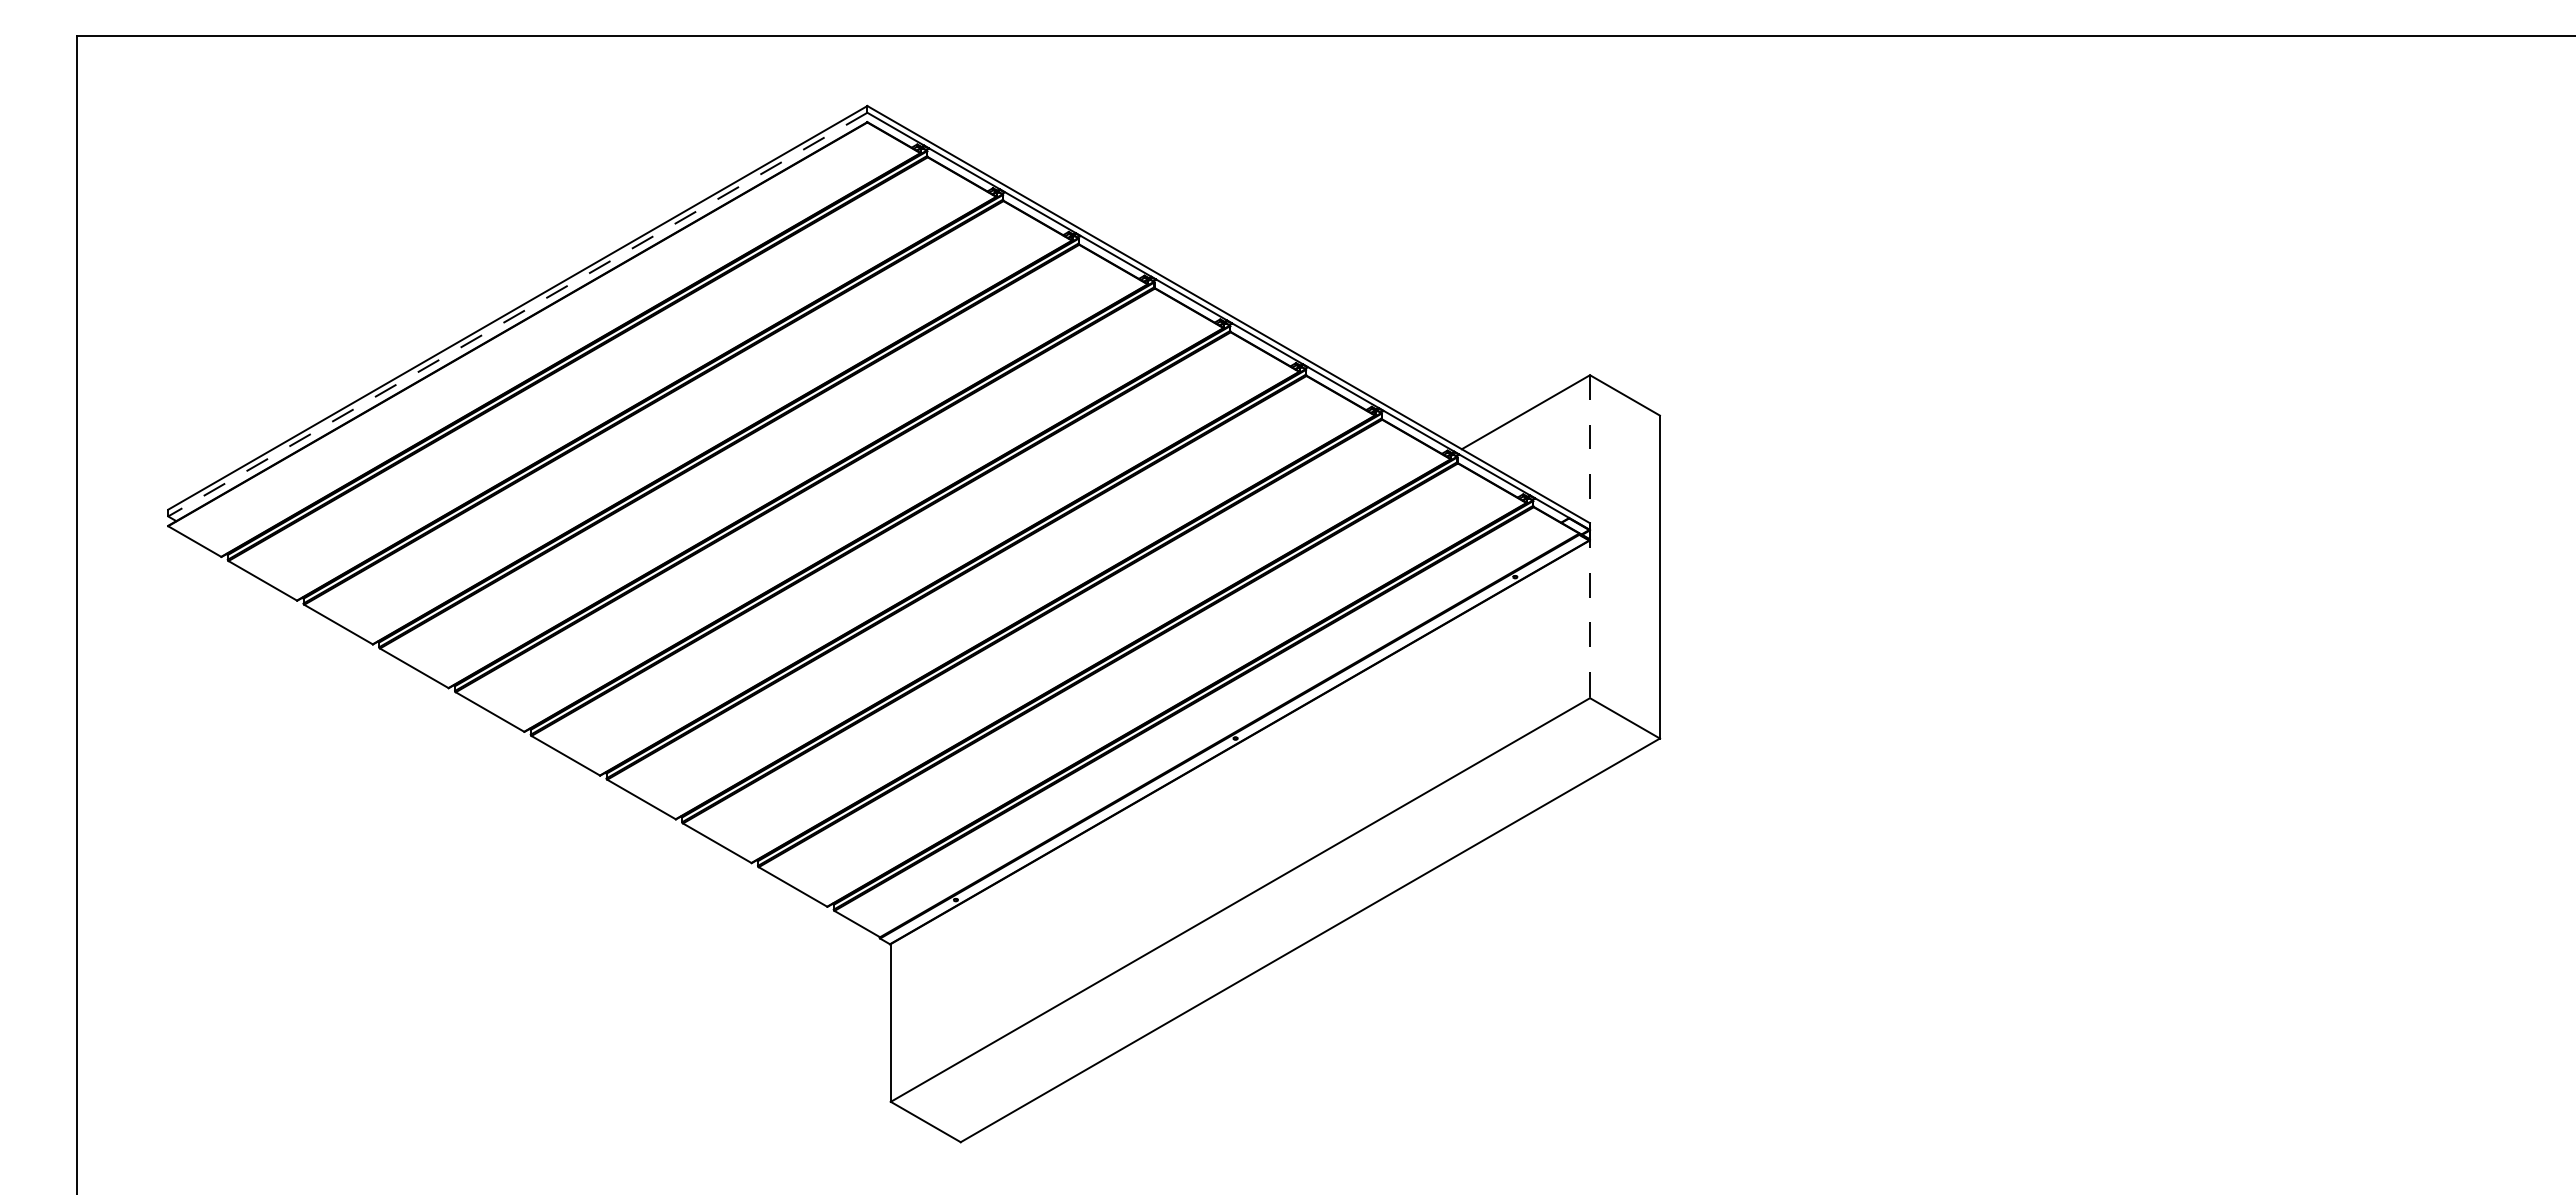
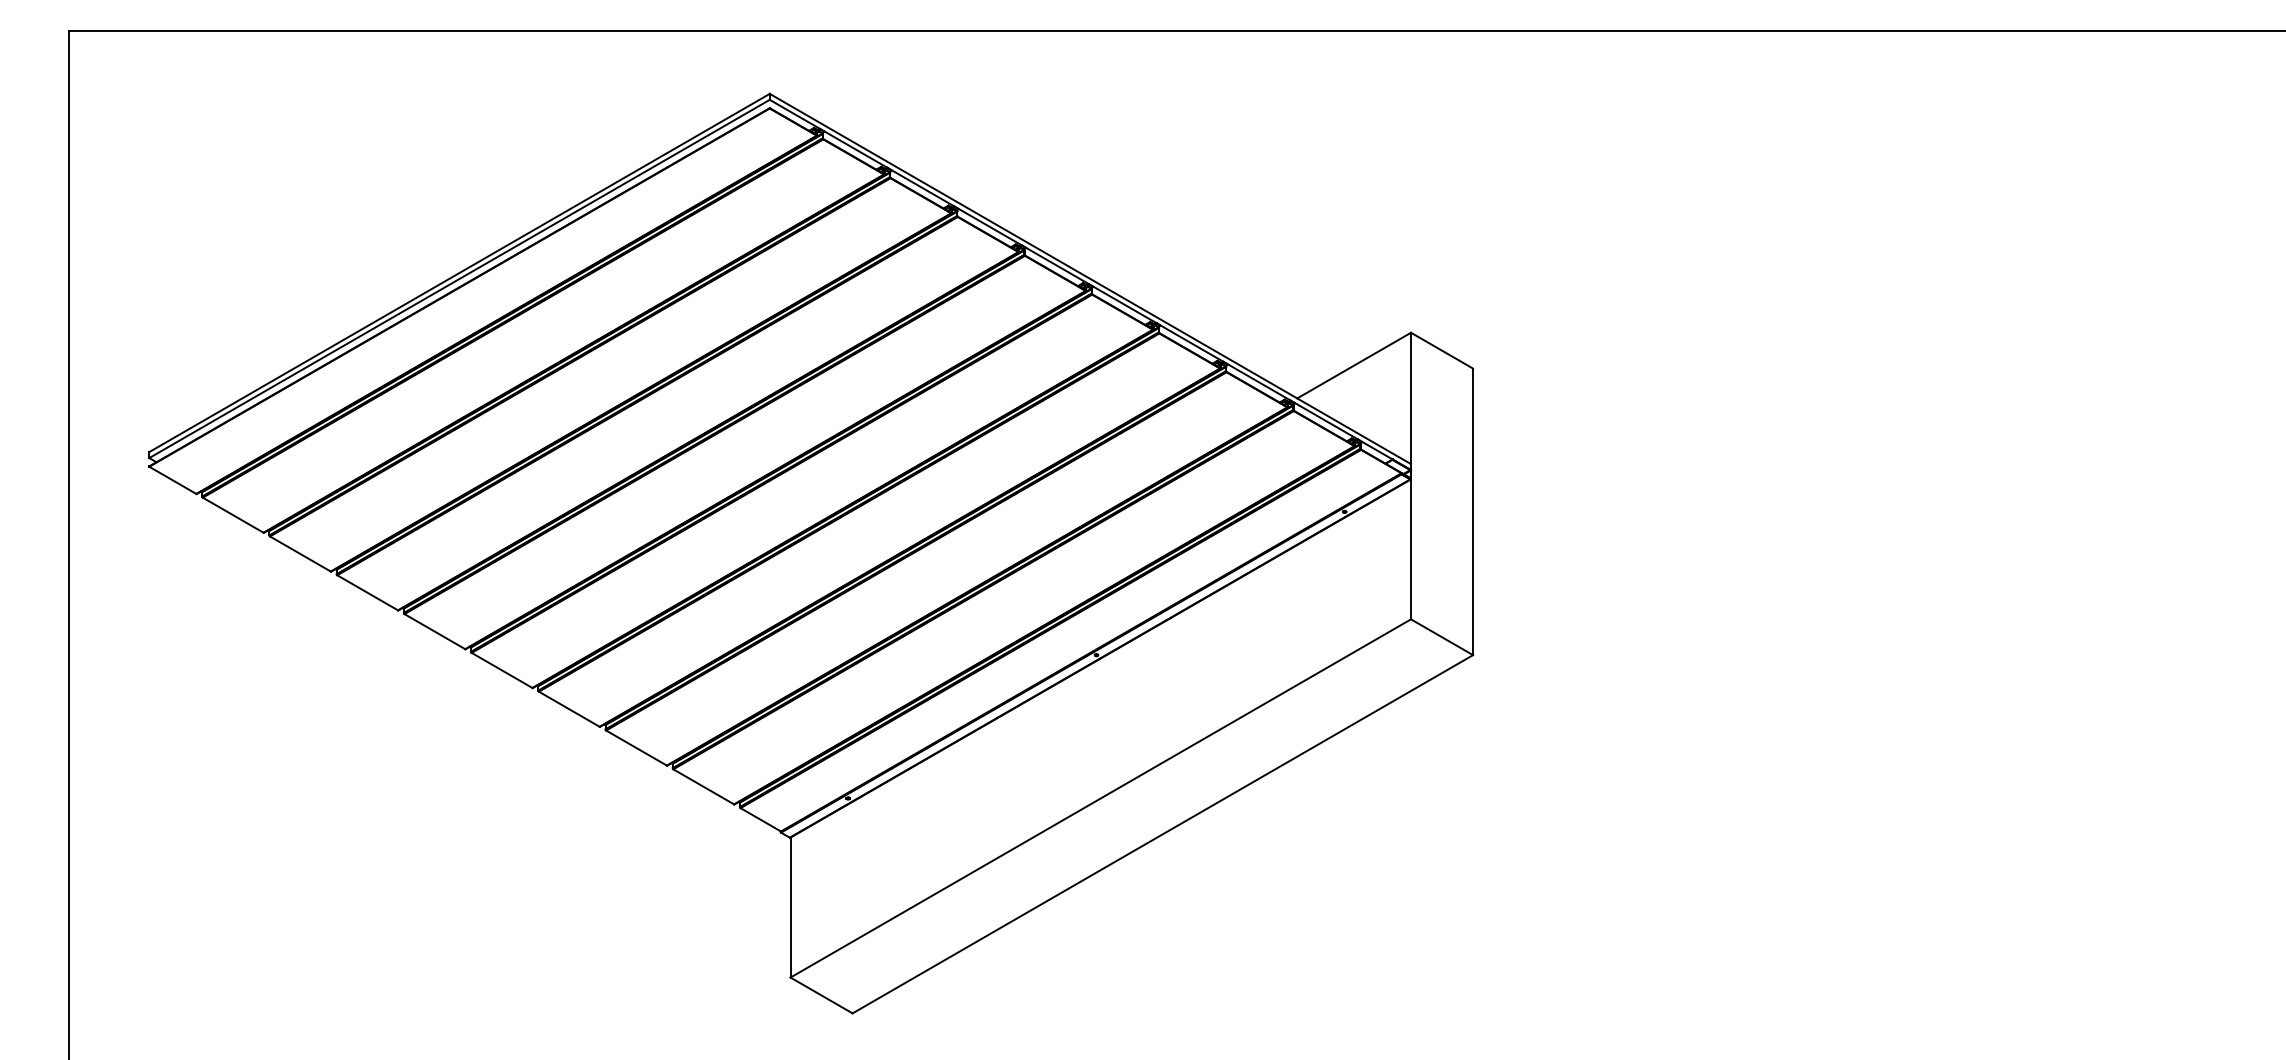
line: (517, 314) -> (459, 278), dashed -> solid
line: (1590, 537) -> (1411, 476), dashed -> solid

